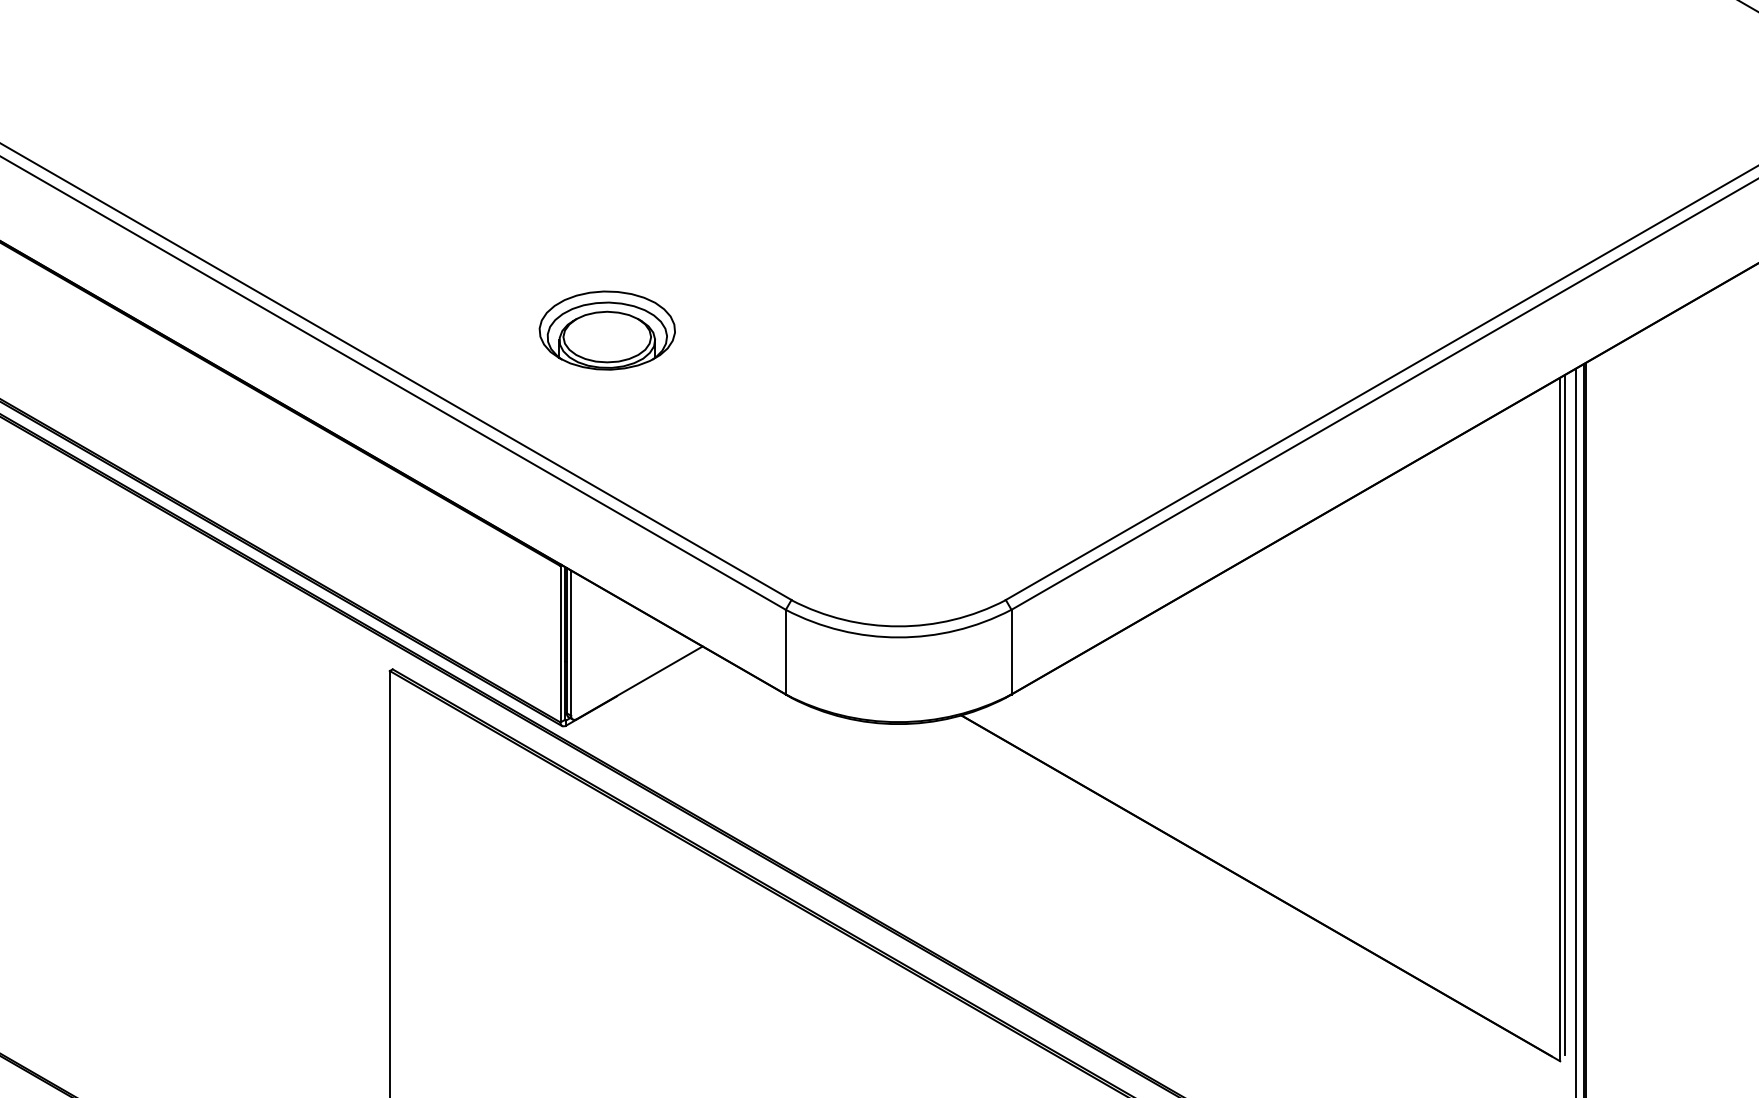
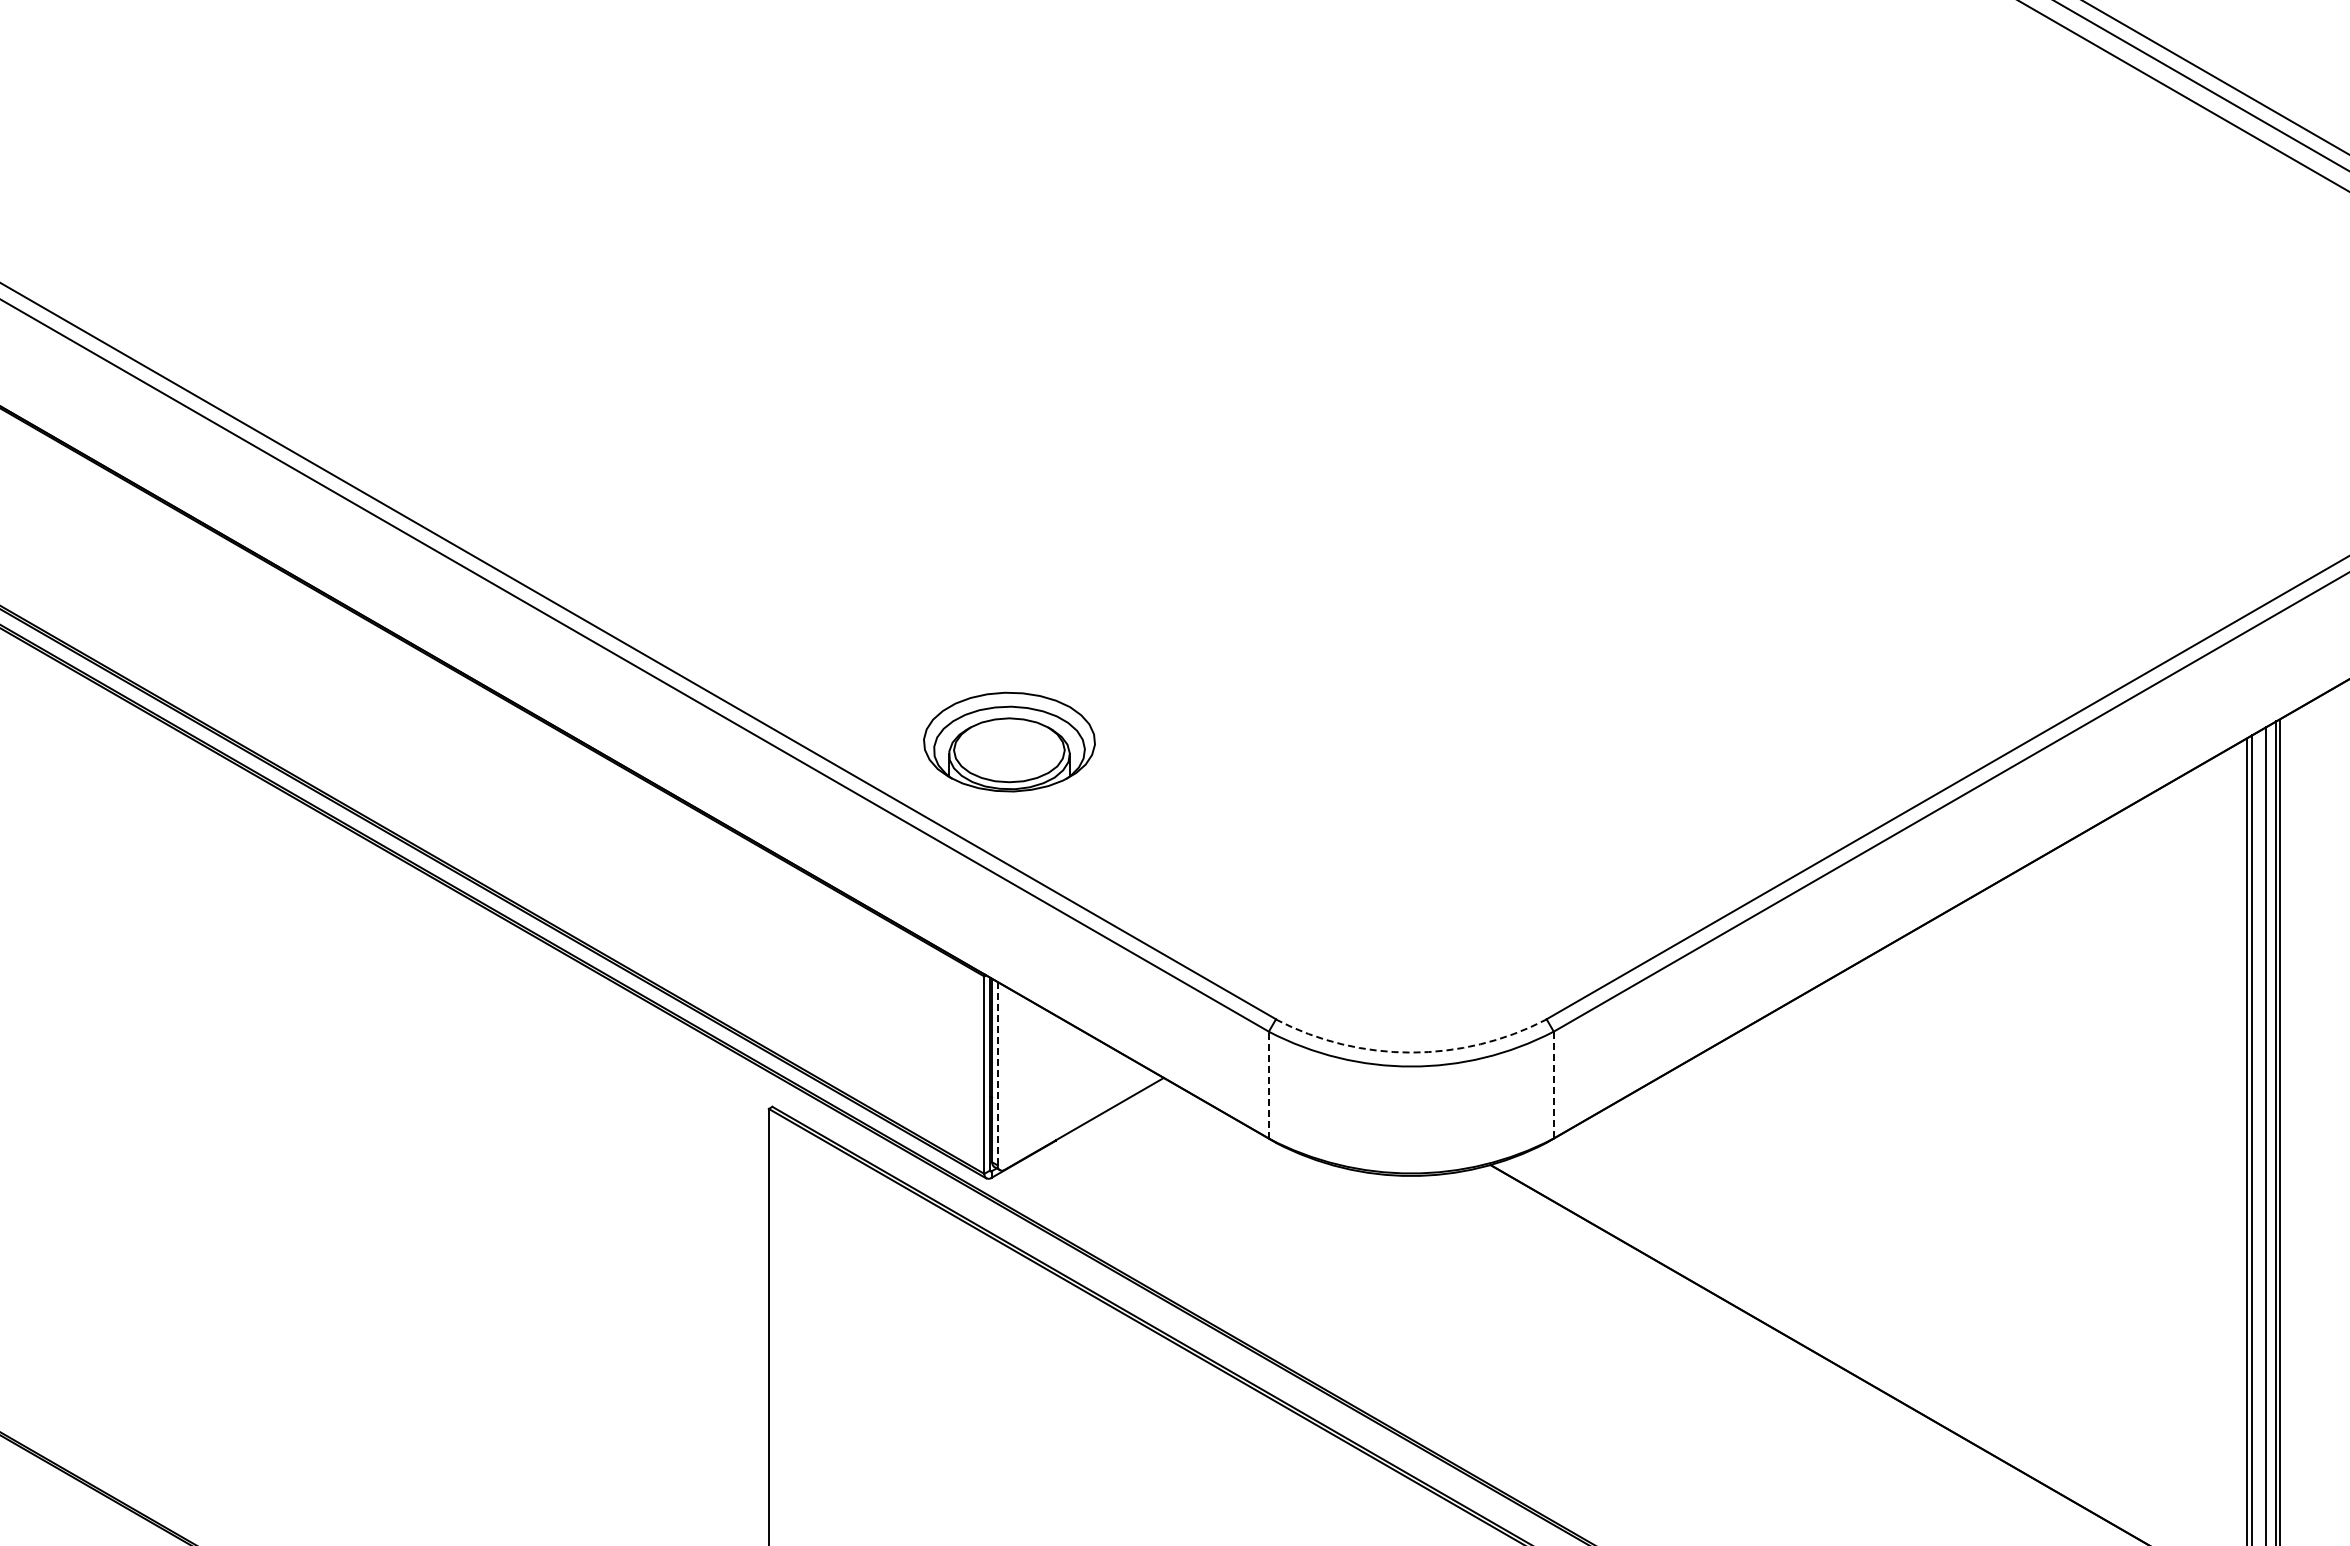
part: (607, 330) -> (1009, 741), moved
arc: (898, 626) -> (1411, 1052), solid -> dashed
line: (570, 642) -> (997, 1073), solid -> dashed
line: (785, 651) -> (1268, 1084), solid -> dashed
line: (1011, 652) -> (1553, 1085), solid -> dashed

